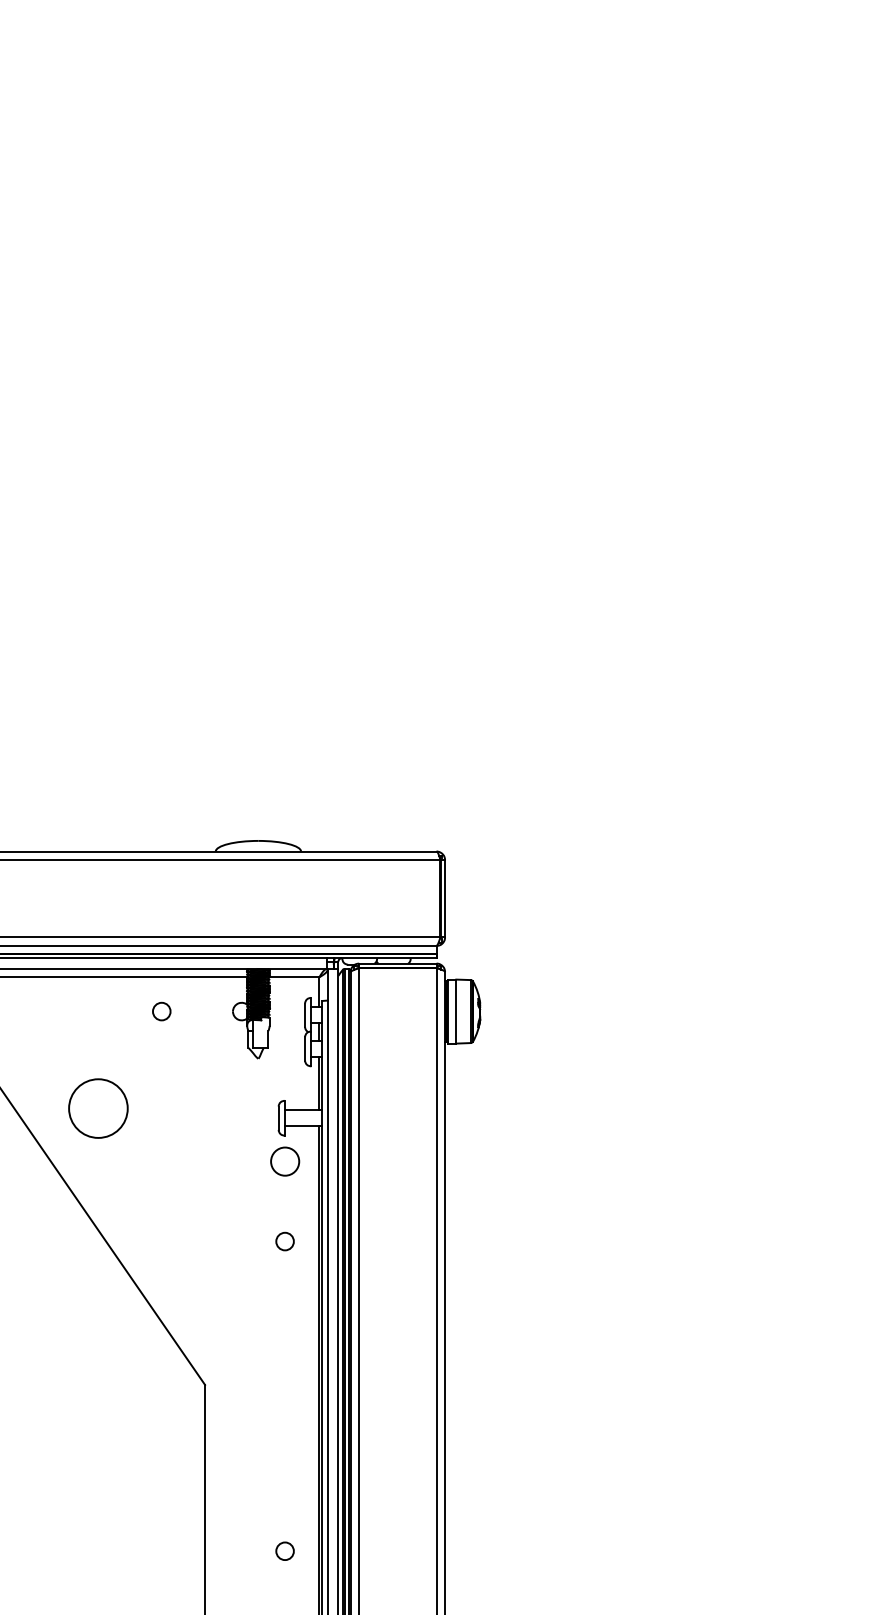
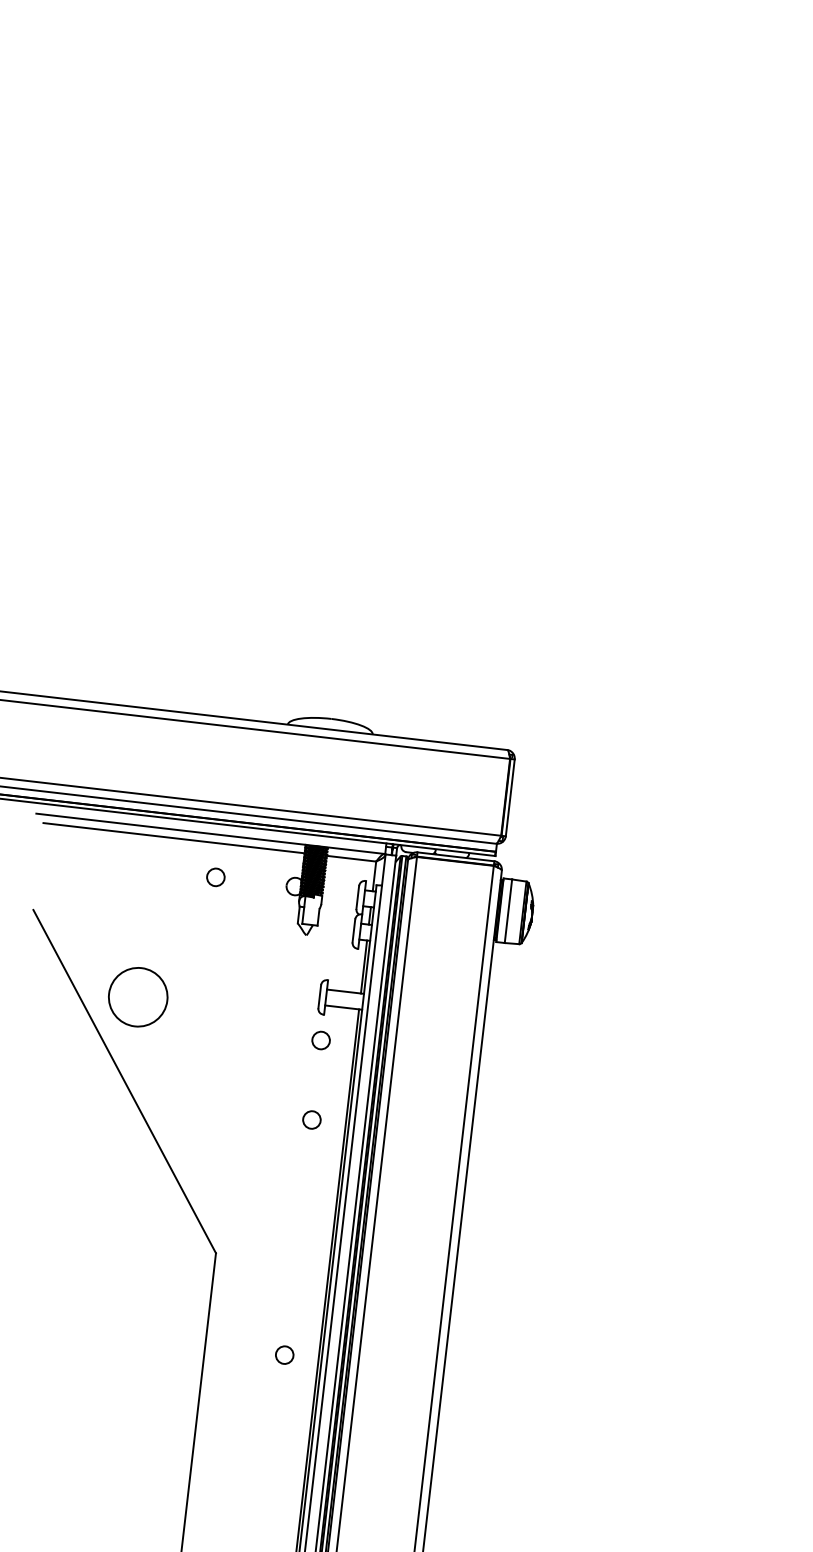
circle: (98, 1108) -> (138, 997), moved
circle: (284, 1161) -> (320, 1040), size x0.62
circle: (284, 1550) -> (284, 1354), moved

